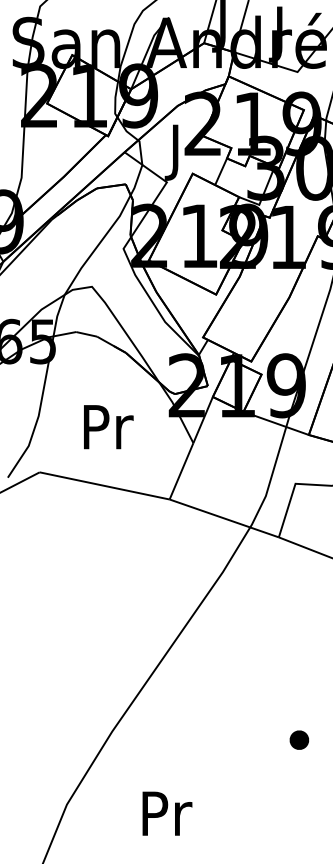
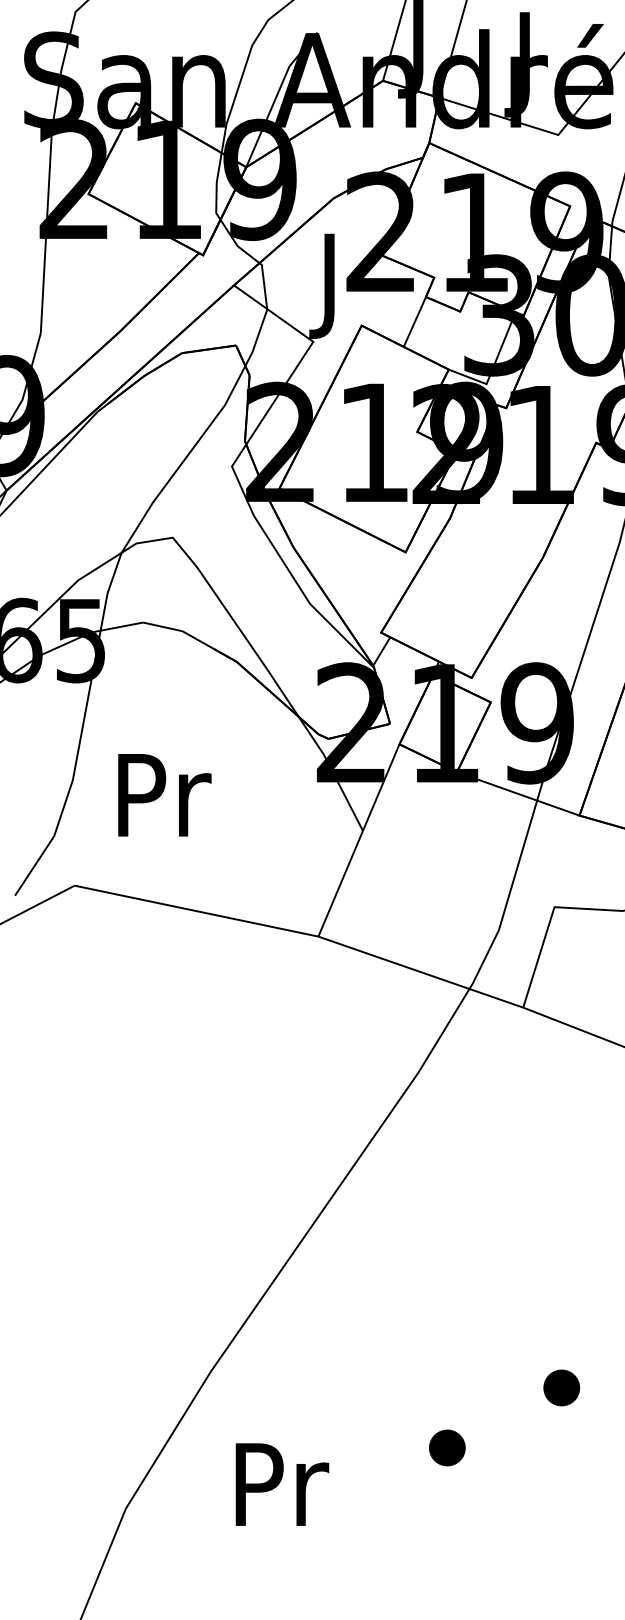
text: (108, 427) -> (164, 795), moved
part: (238, 771) -> (447, 1446), added
text: (167, 813) -> (282, 1484), moved

